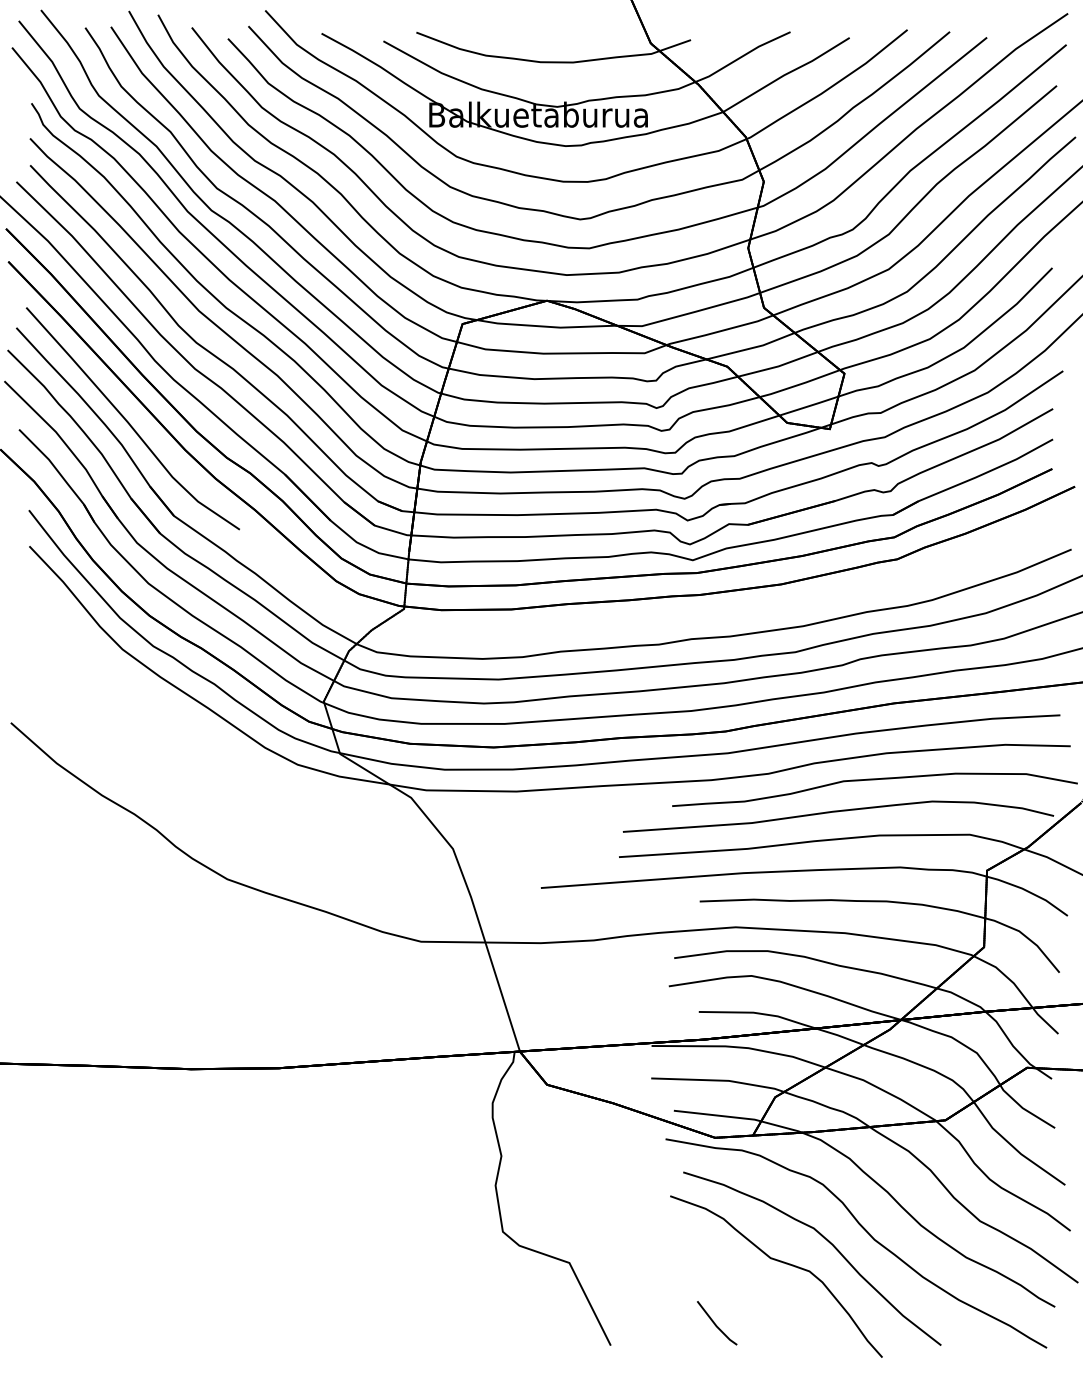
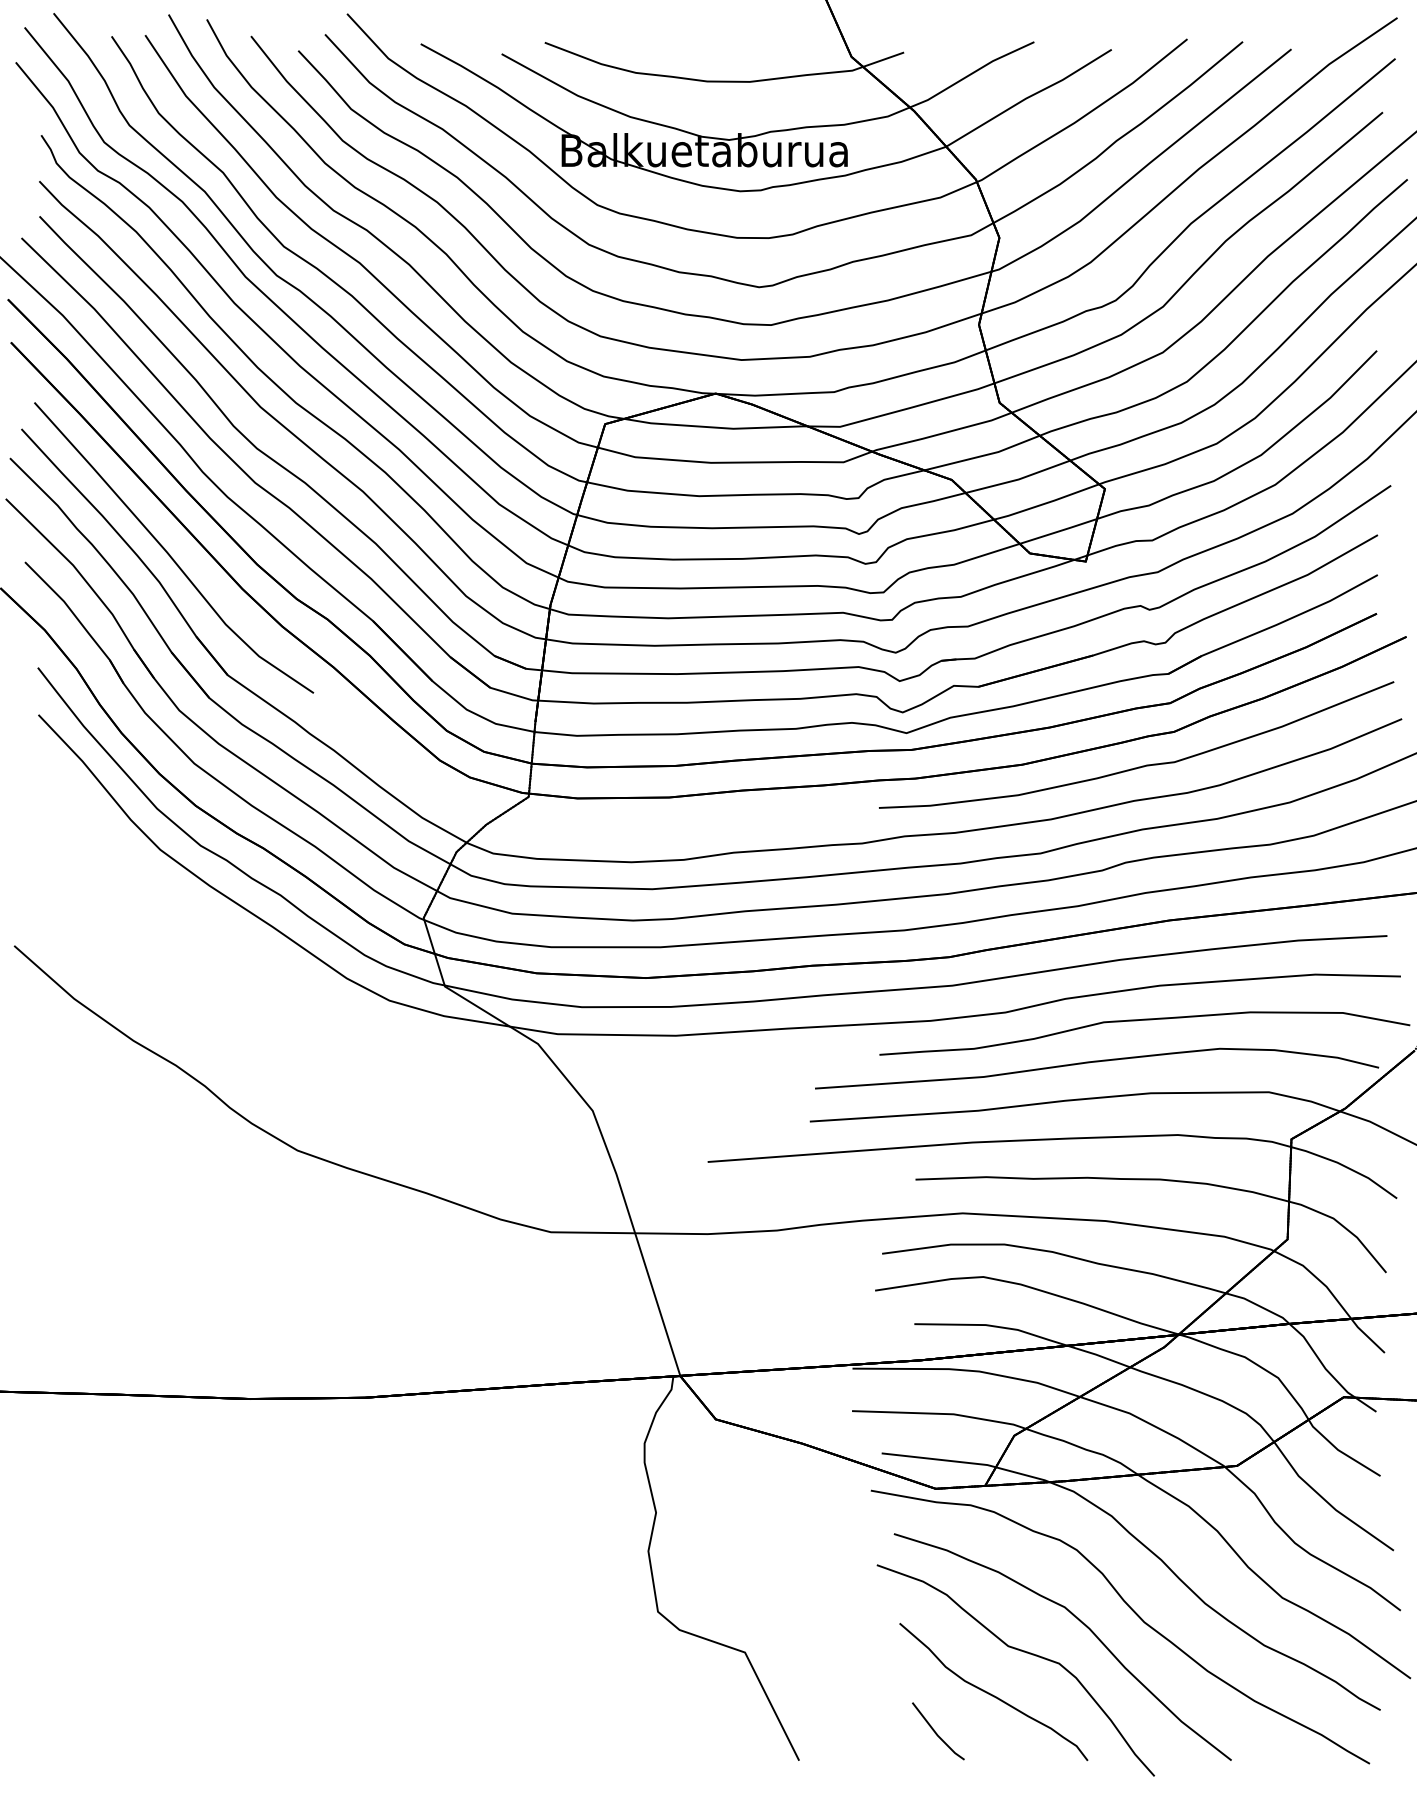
part: (873, 584) -> (1142, 765), added
part: (759, 1293) -> (993, 1692), added

